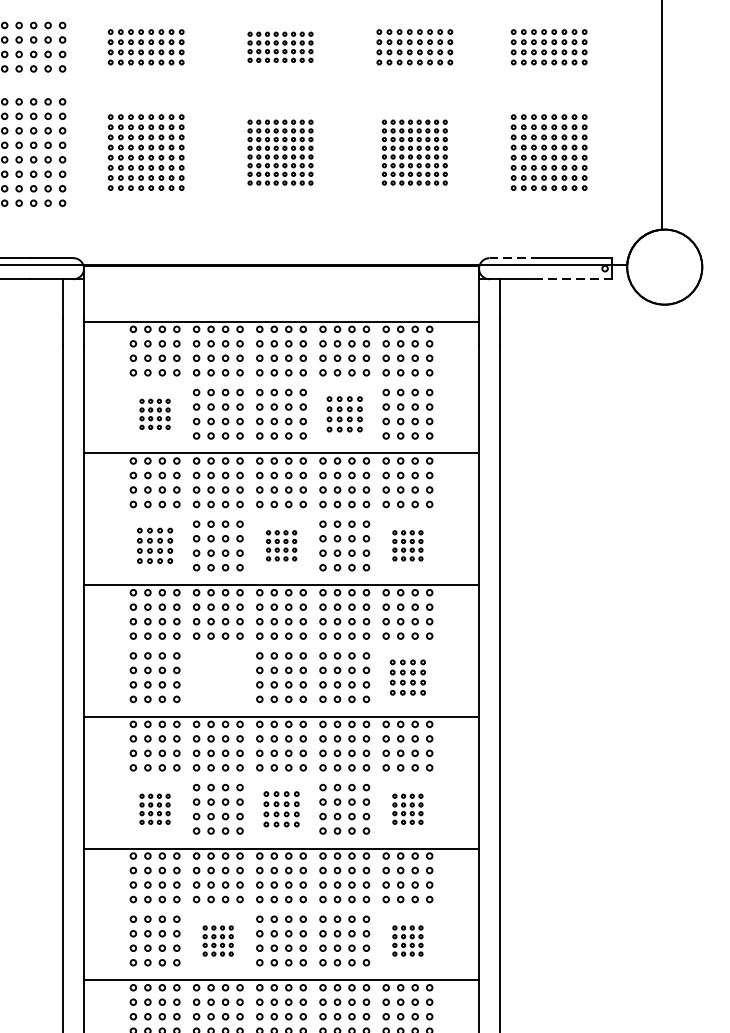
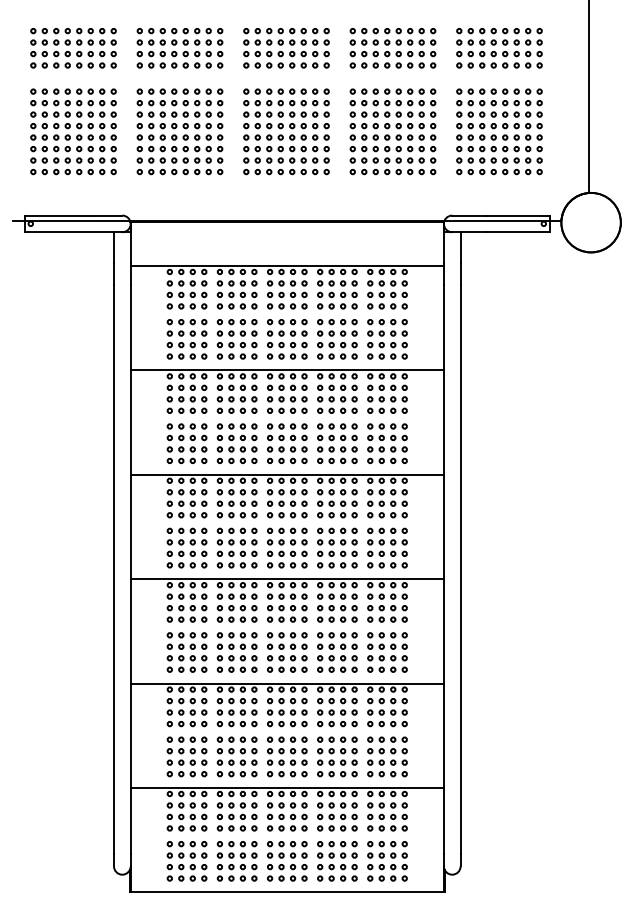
part: (145, 47) -> (179, 48), size x1.43
part: (280, 47) -> (286, 48), size x1.67
part: (414, 47) -> (392, 48), size x1.43
part: (549, 47) -> (499, 48), size x1.43
part: (145, 152) -> (179, 131), size x1.43
part: (280, 152) -> (286, 131), size x1.67
part: (414, 152) -> (392, 131), size x1.67
part: (549, 152) -> (499, 131), size x1.43
line: (511, 258) -> (469, 215), dashed -> solid
line: (571, 279) -> (517, 232), dashed -> solid
part: (154, 414) -> (186, 339), size x1.67
part: (344, 414) -> (337, 339), size x1.43
part: (154, 545) -> (186, 443), size x1.43
part: (281, 545) -> (287, 443), size x1.67
part: (407, 545) -> (387, 443), size x1.67
part: (217, 676) -> (236, 547), added
part: (407, 676) -> (387, 547), size x1.43
part: (154, 809) -> (186, 652), size x1.67
part: (281, 809) -> (287, 652), size x1.43
part: (407, 809) -> (387, 652), size x1.67
part: (217, 940) -> (236, 756), size x1.67
part: (407, 940) -> (387, 756), size x1.67

